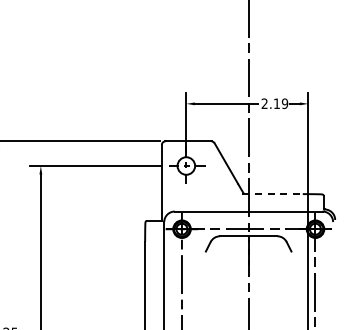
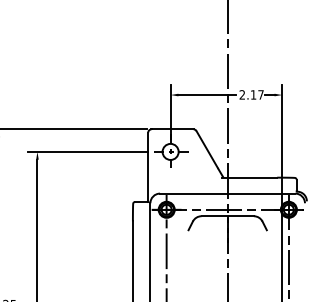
text: (284, 103) -> (260, 94), 2.19 -> 2.17
line: (273, 194) -> (250, 178), dashed -> solid

